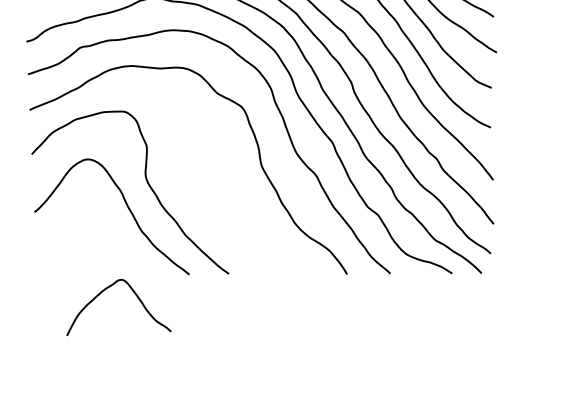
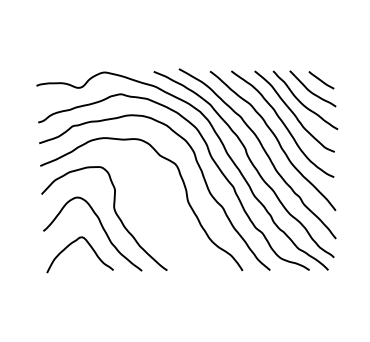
curve: (108, 289) -> (73, 243), moved

